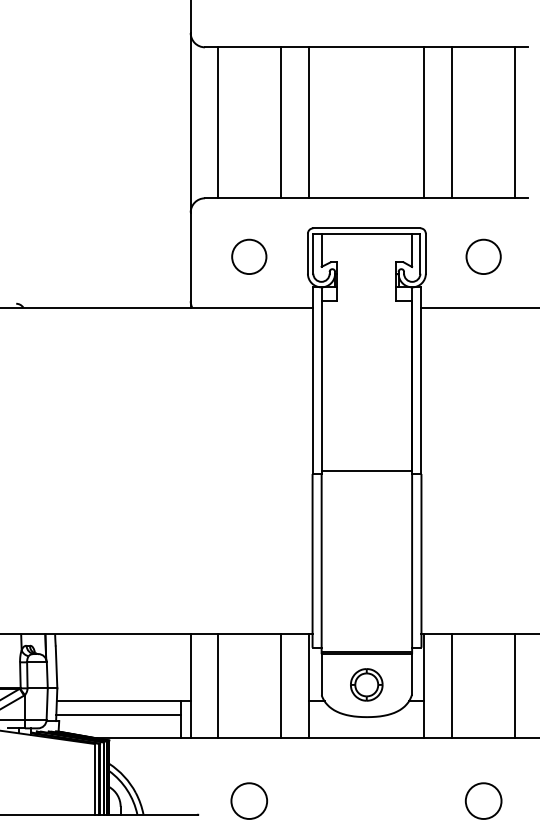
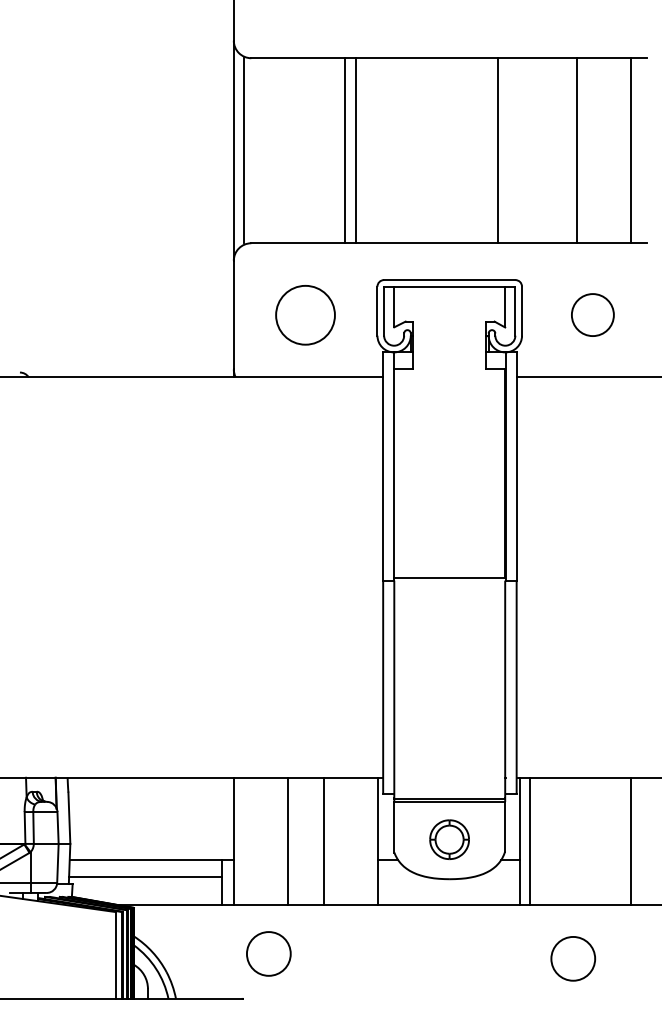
line: (217, 122) -> (243, 150), moved
line: (308, 122) -> (356, 150), moved
line: (424, 122) -> (498, 150), moved
line: (451, 122) -> (576, 150), moved
circle: (249, 256) -> (305, 314), size x1.4
line: (217, 686) -> (287, 841), moved
line: (281, 686) -> (324, 841), moved
line: (451, 686) -> (530, 841), moved
circle: (248, 800) -> (267, 953), moved
circle: (483, 800) -> (573, 958), moved

